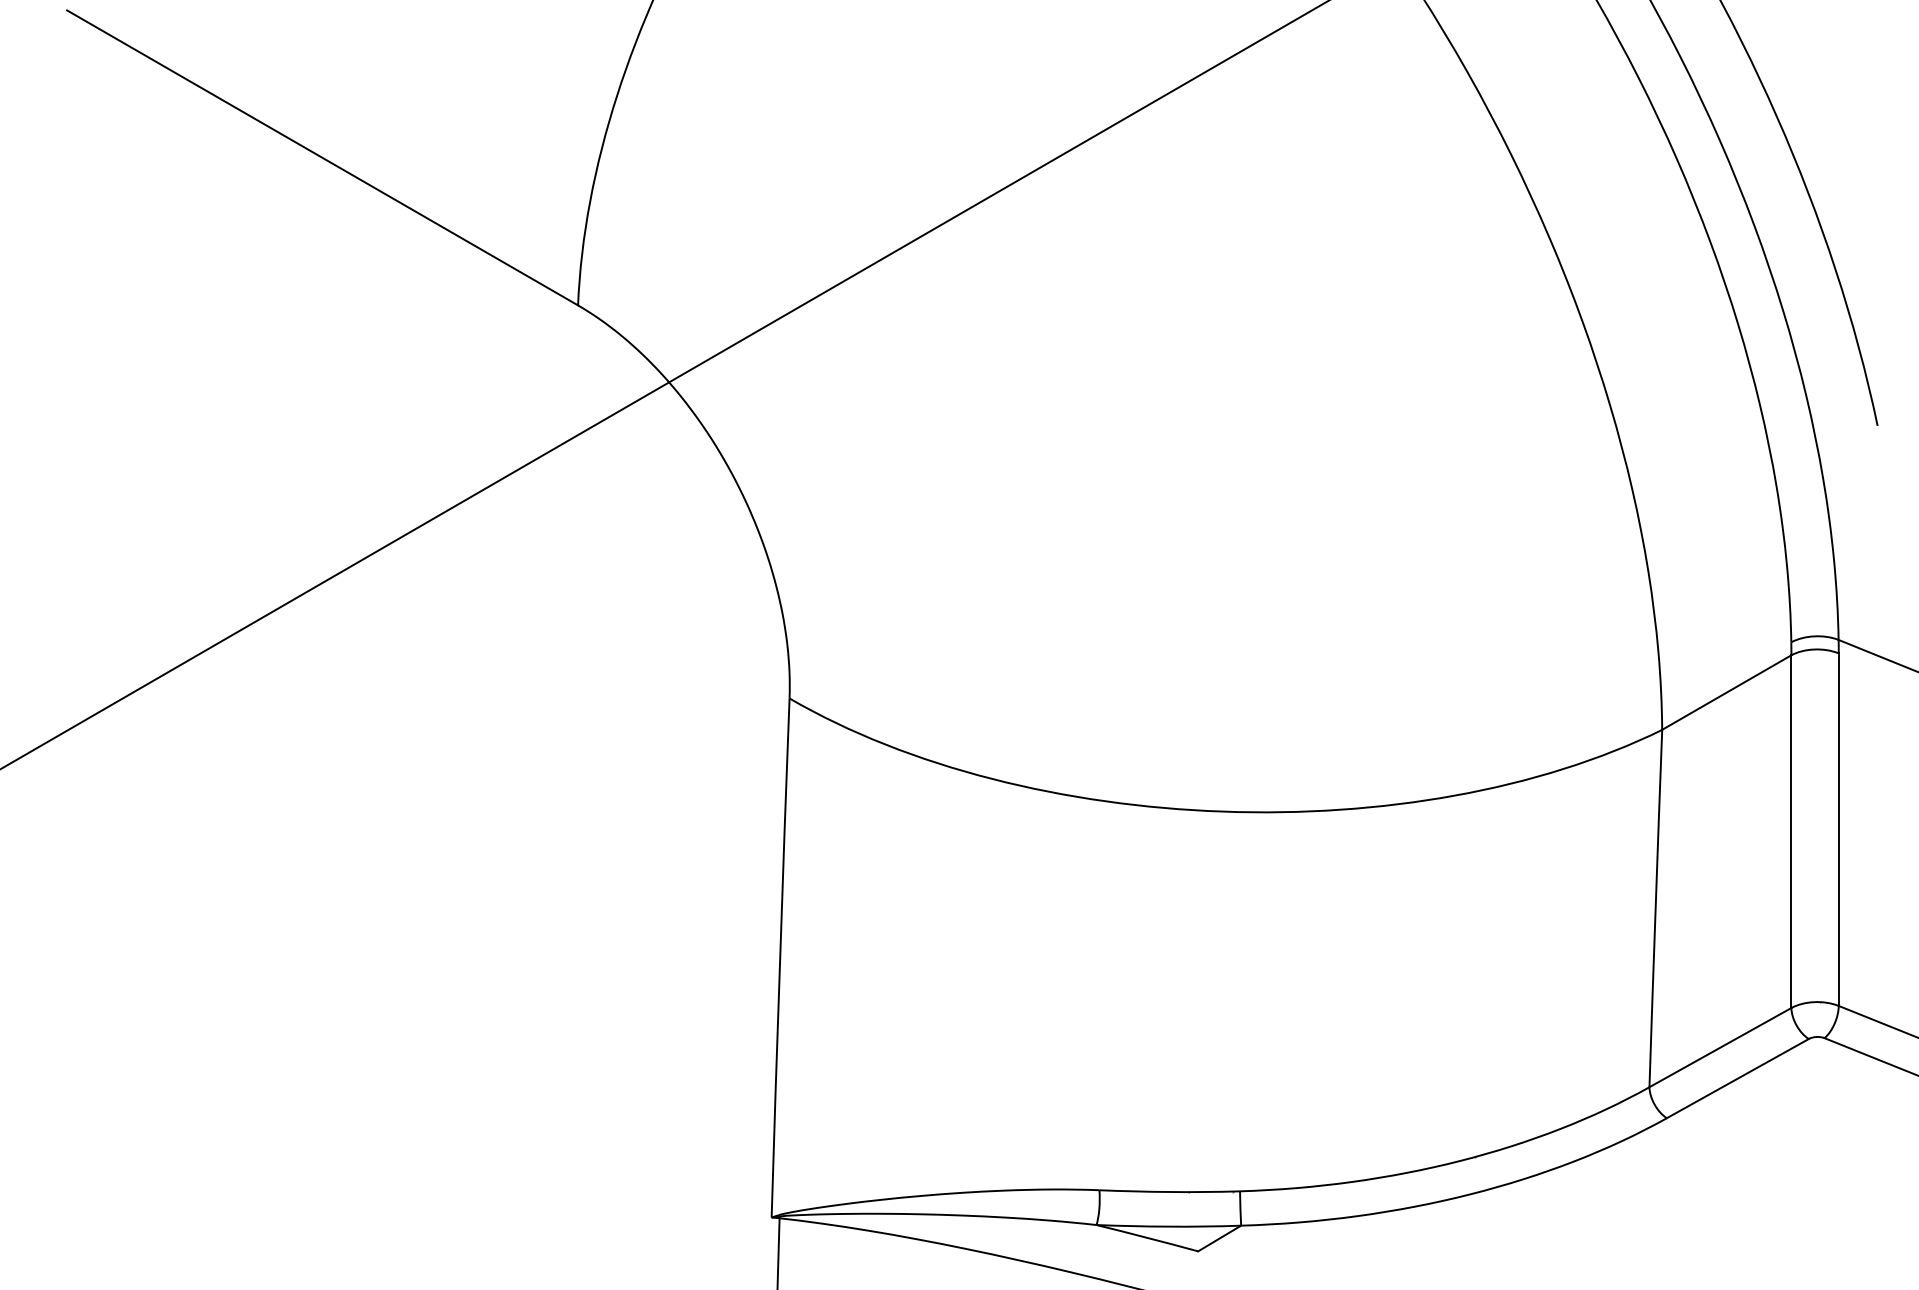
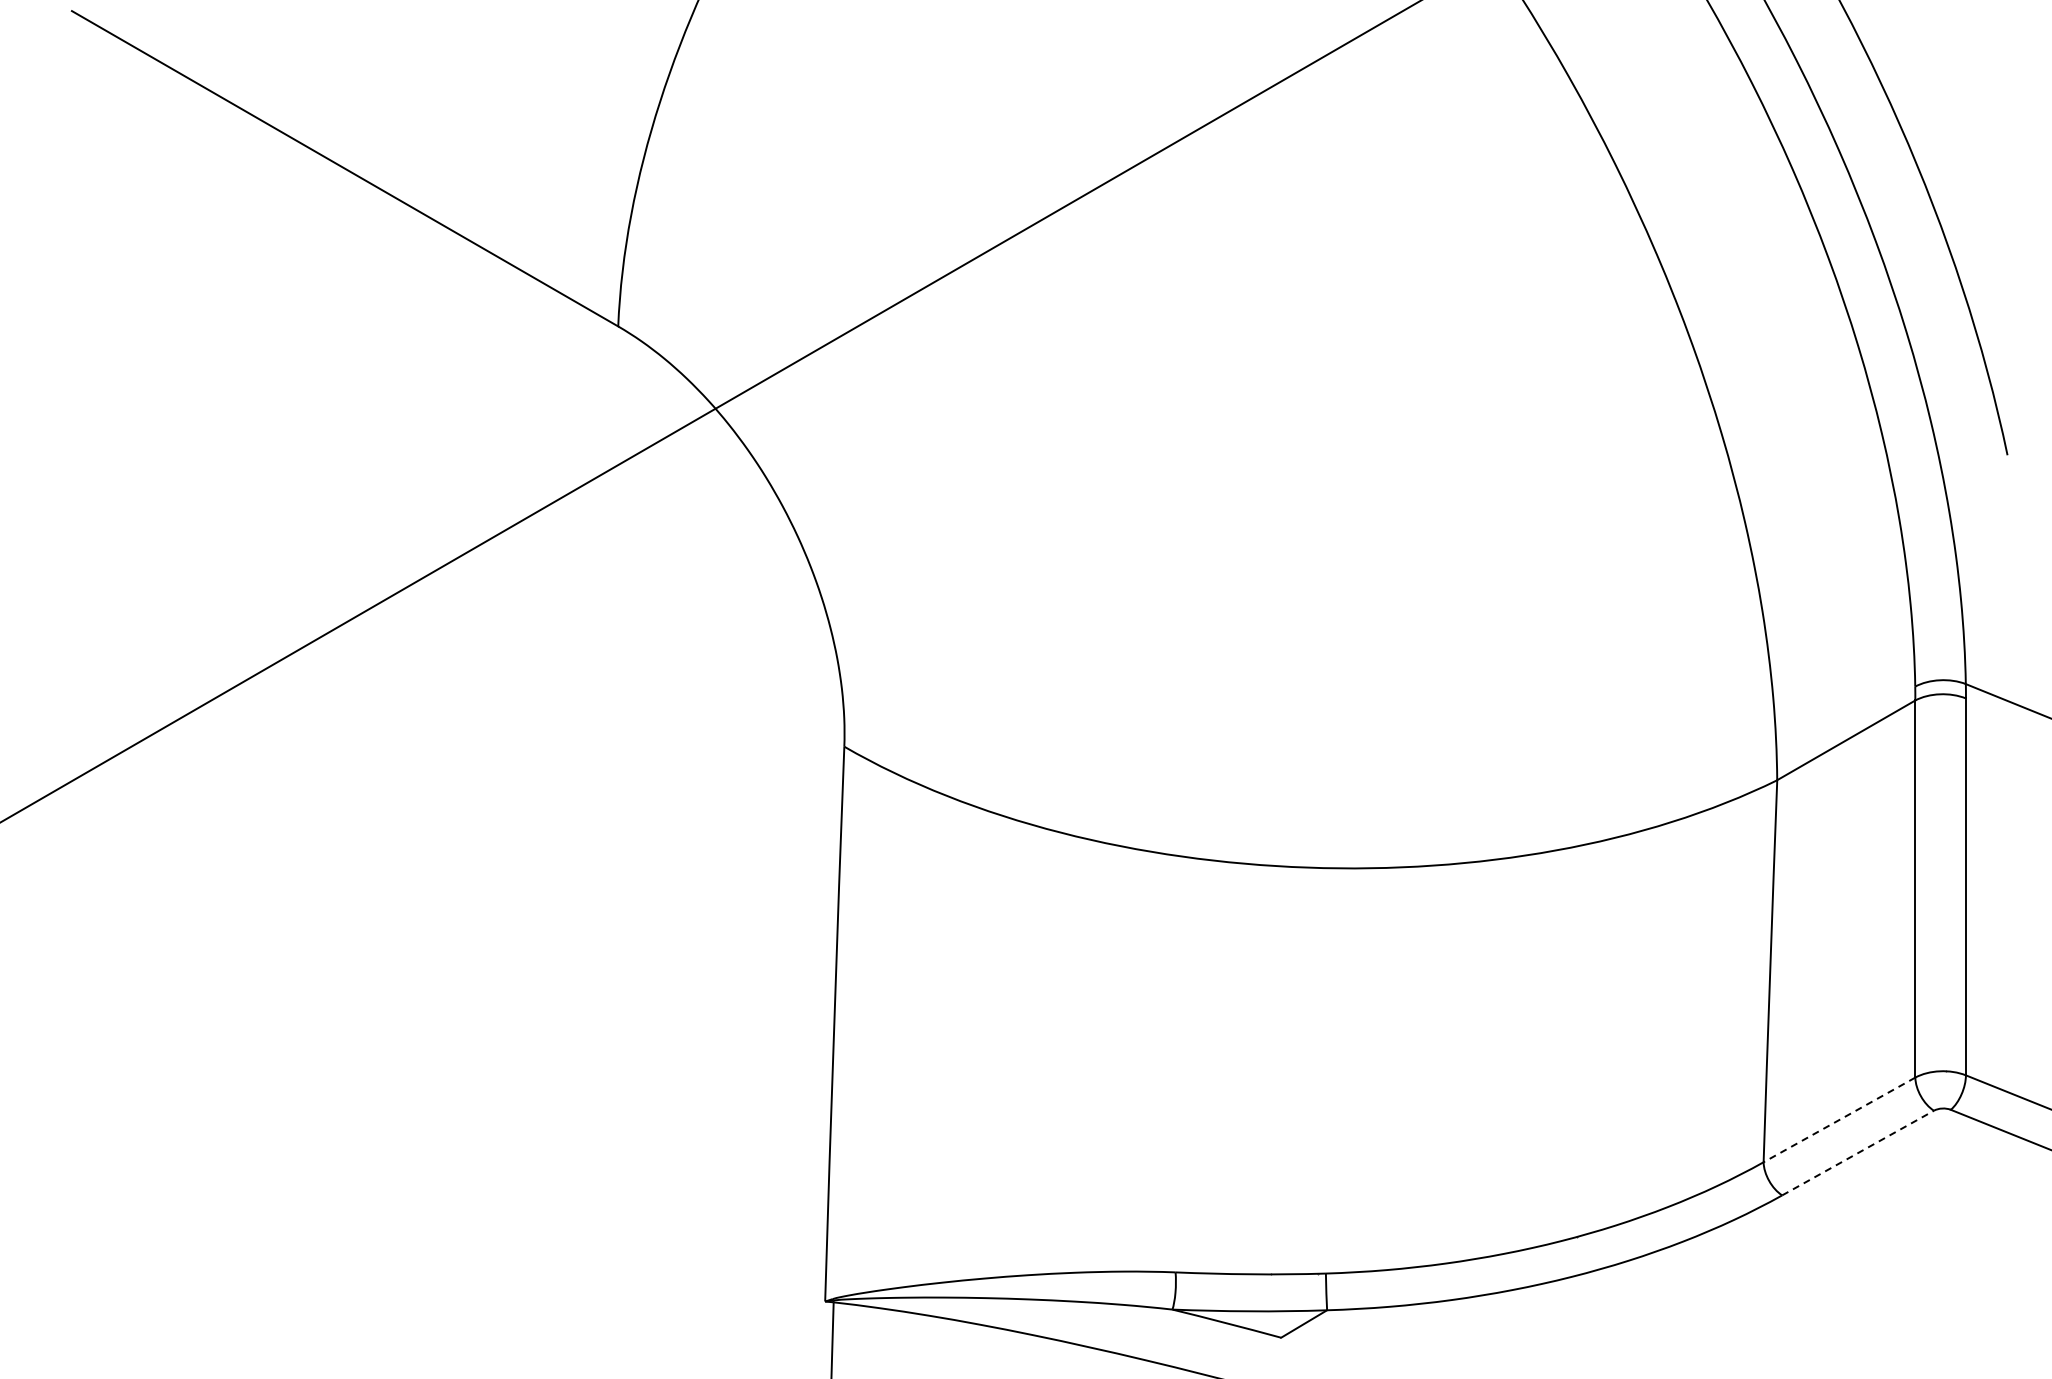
line: (1720, 1047) -> (1839, 1119), solid -> dashed
line: (1738, 1079) -> (1858, 1153), solid -> dashed

